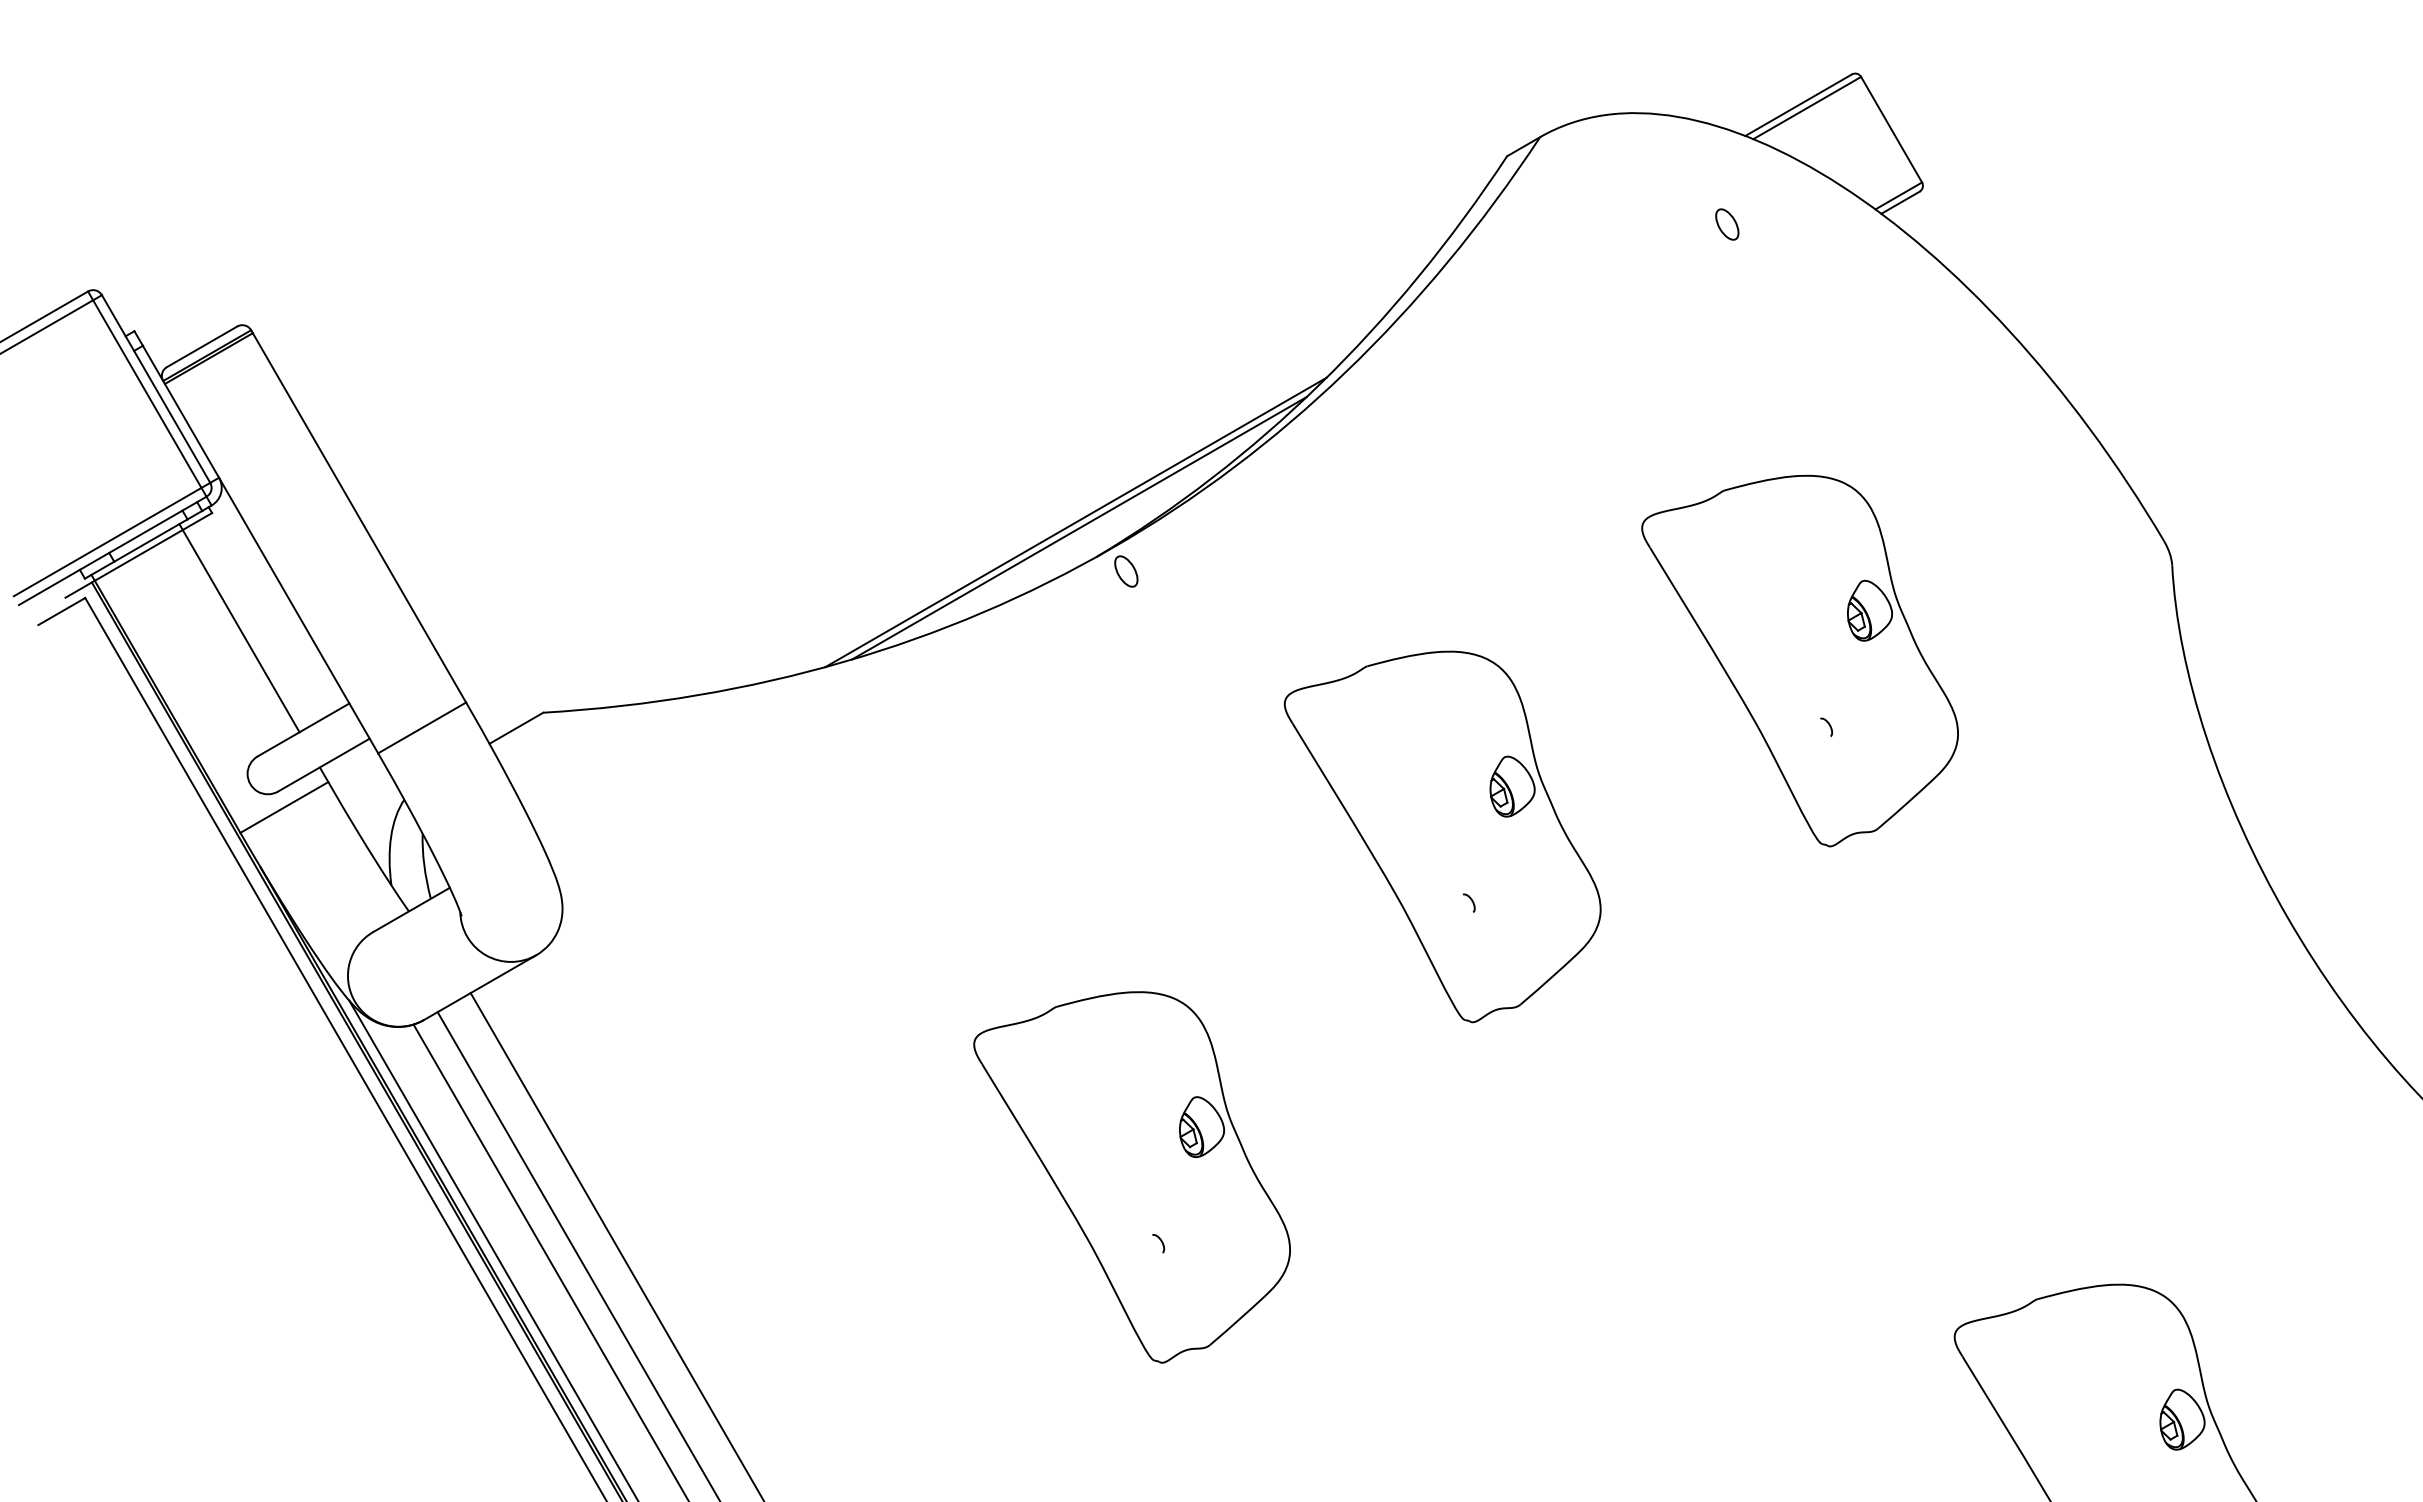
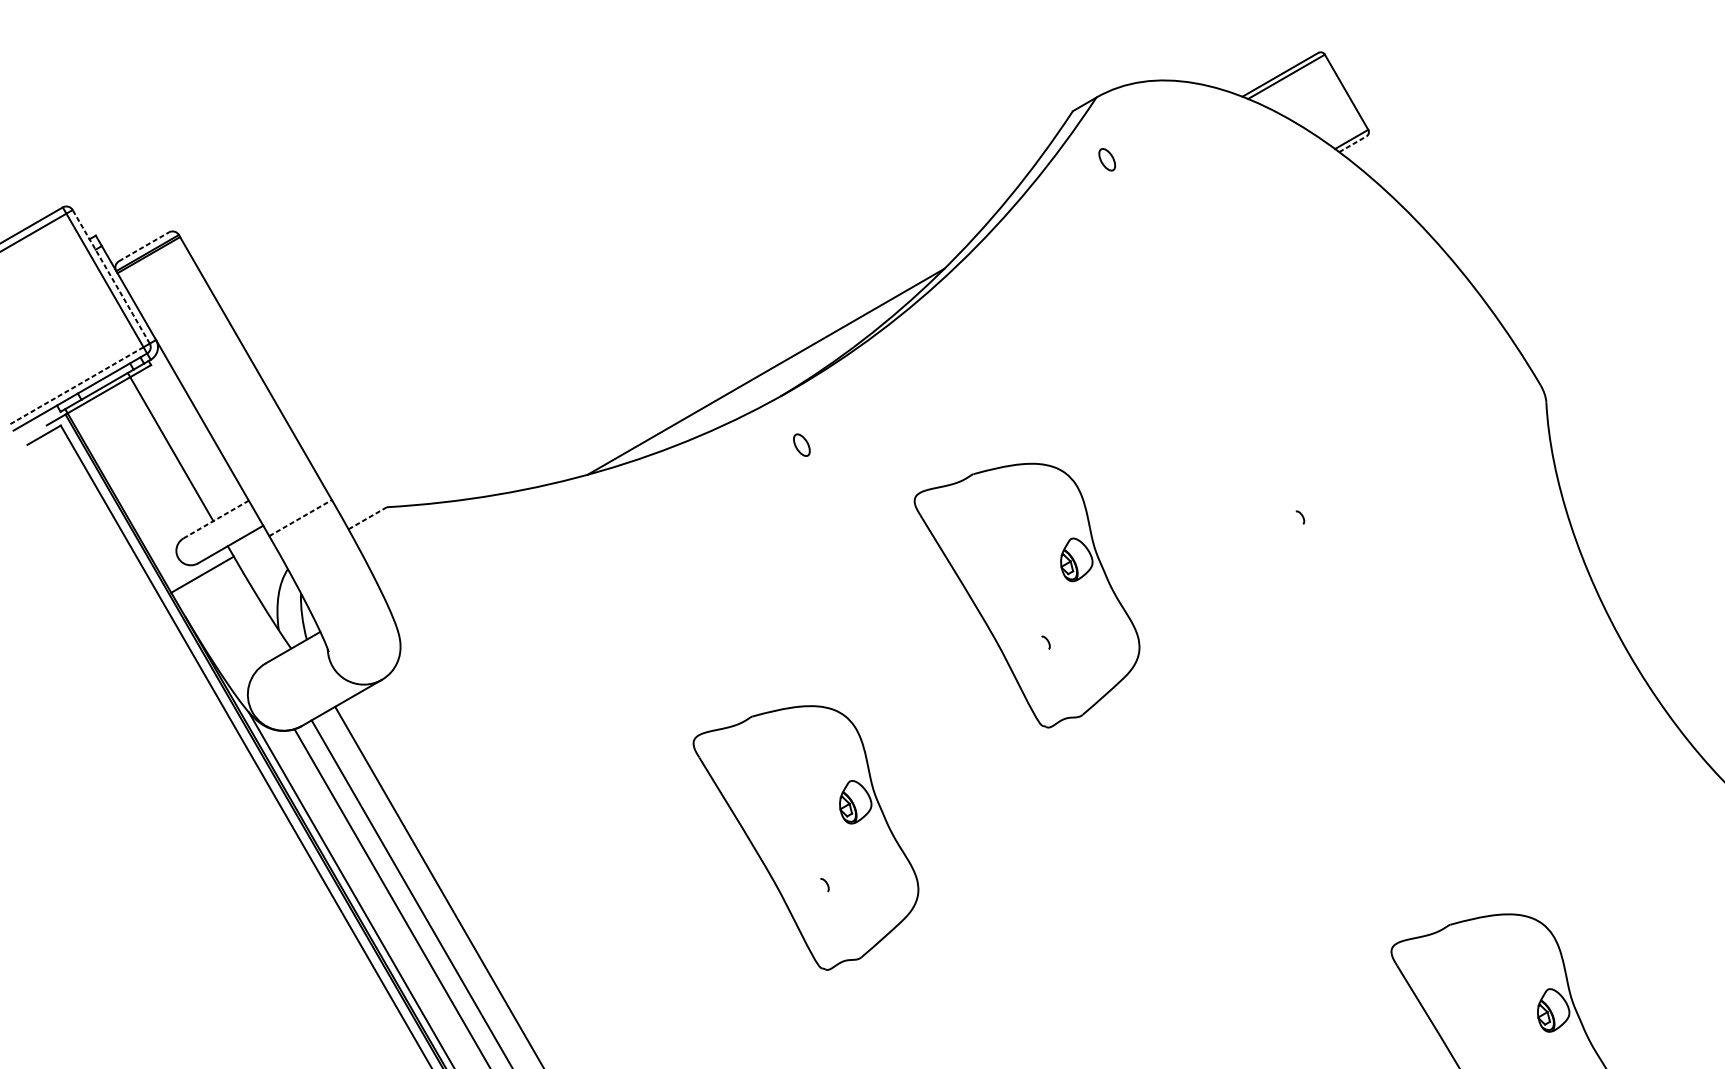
line: (1900, 202) -> (1352, 144), solid -> dashed
part: (1727, 224) -> (1107, 159), moved
line: (202, 346) -> (144, 246), solid -> dashed
line: (155, 388) -> (110, 276), solid -> dashed
line: (1079, 528) -> (768, 376), removed
line: (107, 542) -> (76, 386), solid -> dashed
part: (1126, 571) -> (801, 445), moved
part: (1799, 660) -> (1281, 470), removed
line: (422, 727) -> (300, 517), solid -> dashed
line: (515, 728) -> (367, 518), solid -> dashed
line: (303, 729) -> (216, 519), solid -> dashed

